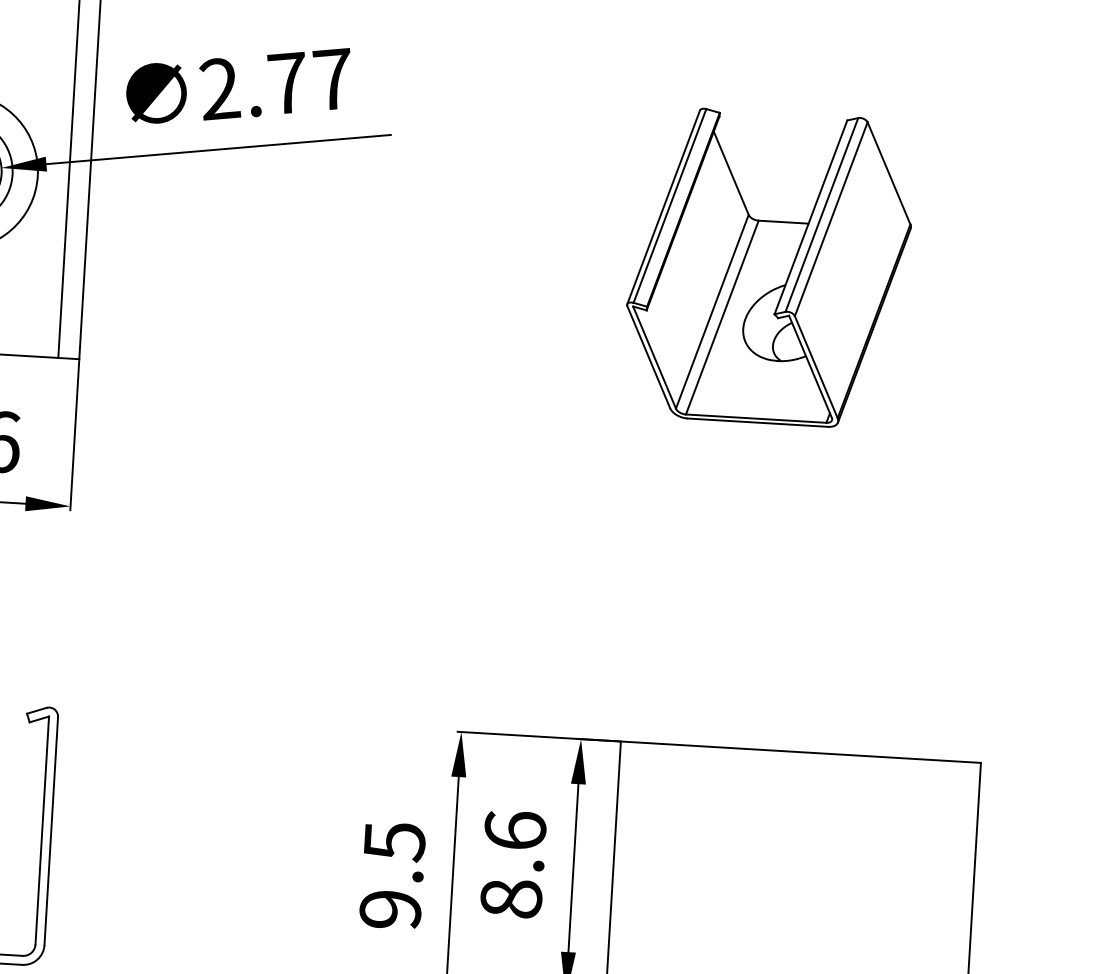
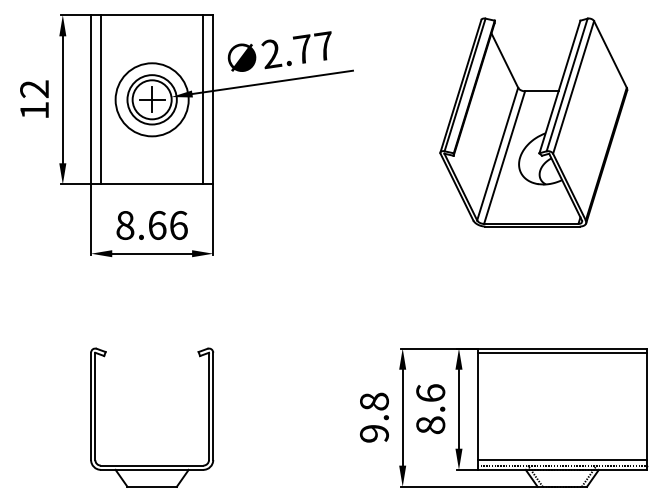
part: (768, 267) -> (533, 122), size x1.43
line: (798, 760) -> (561, 352), added
text: (394, 841) -> (374, 401), 9.5 -> 9.8

